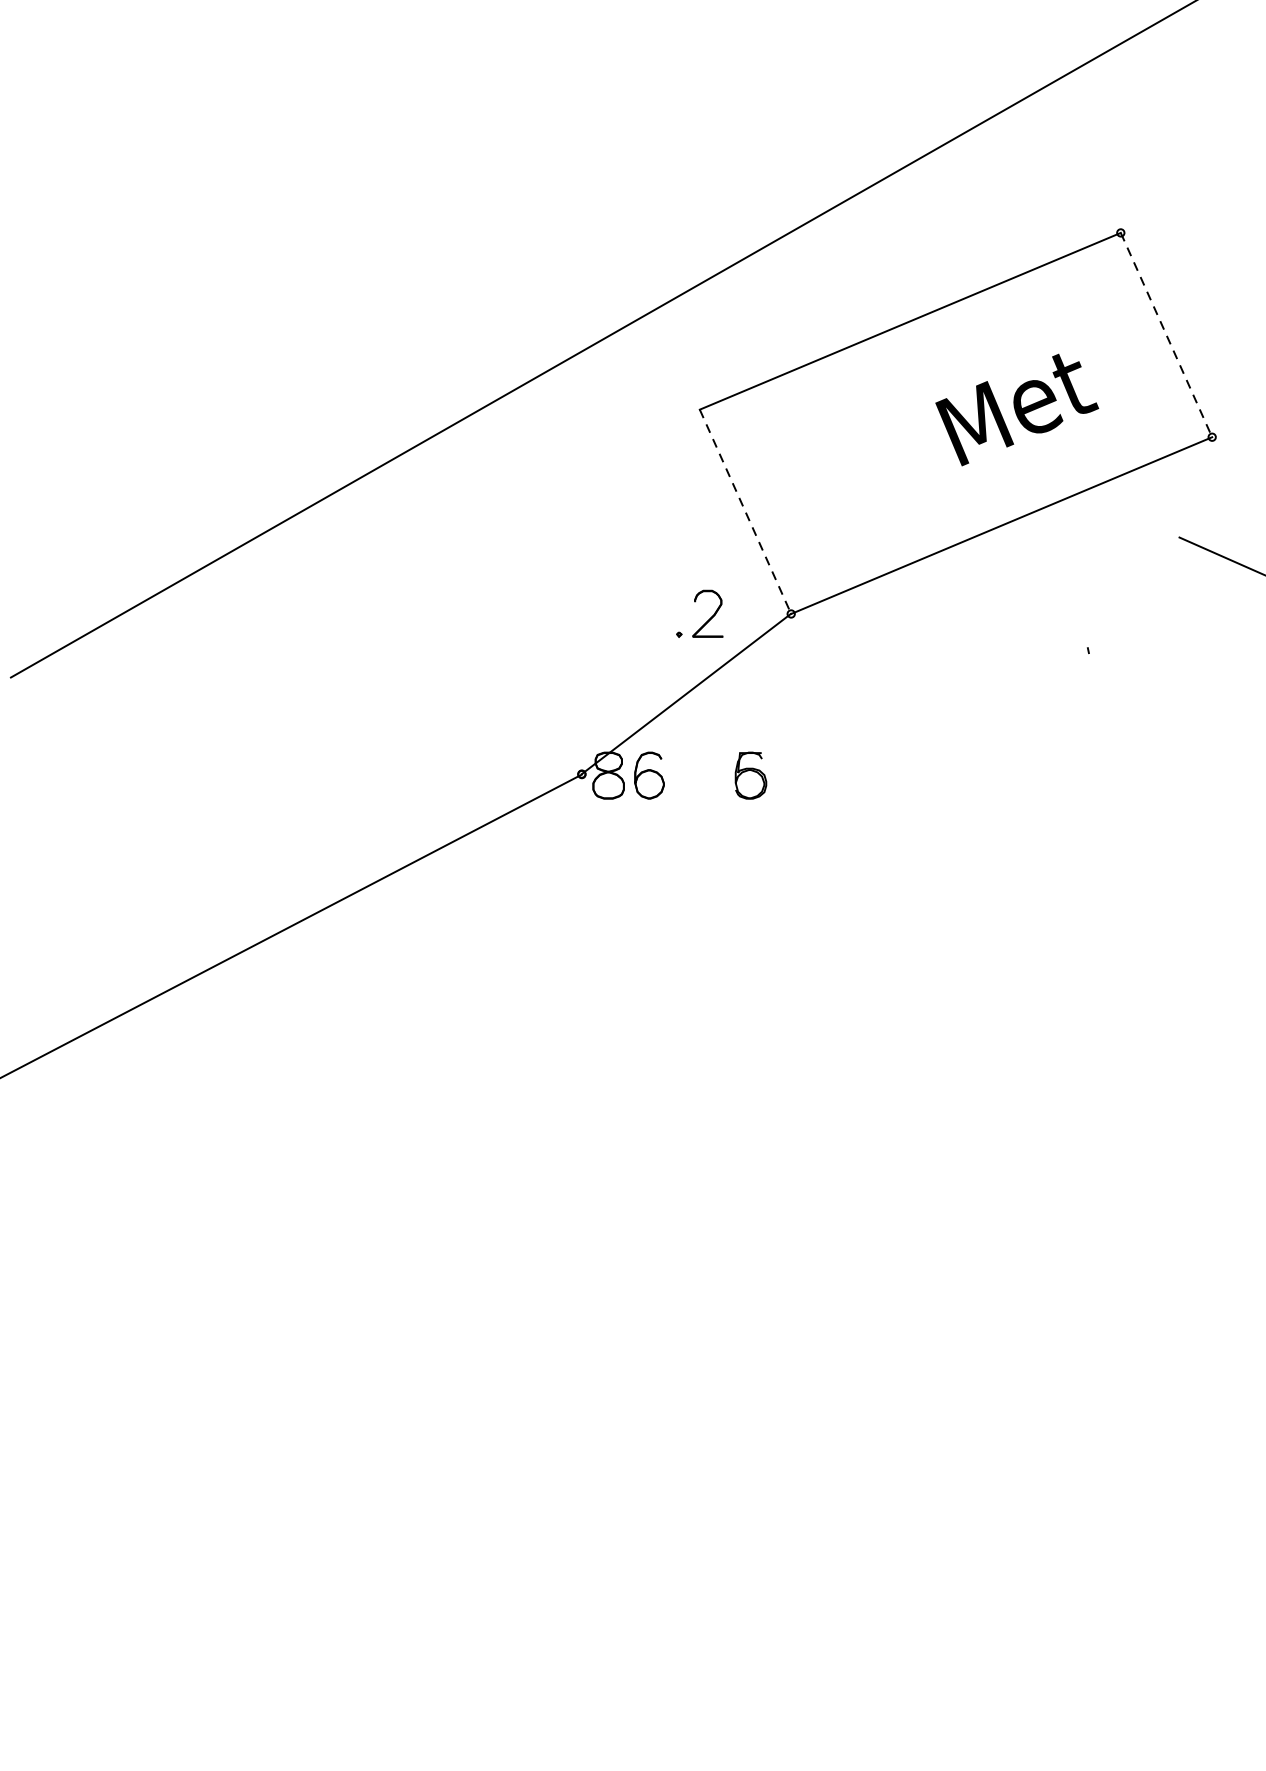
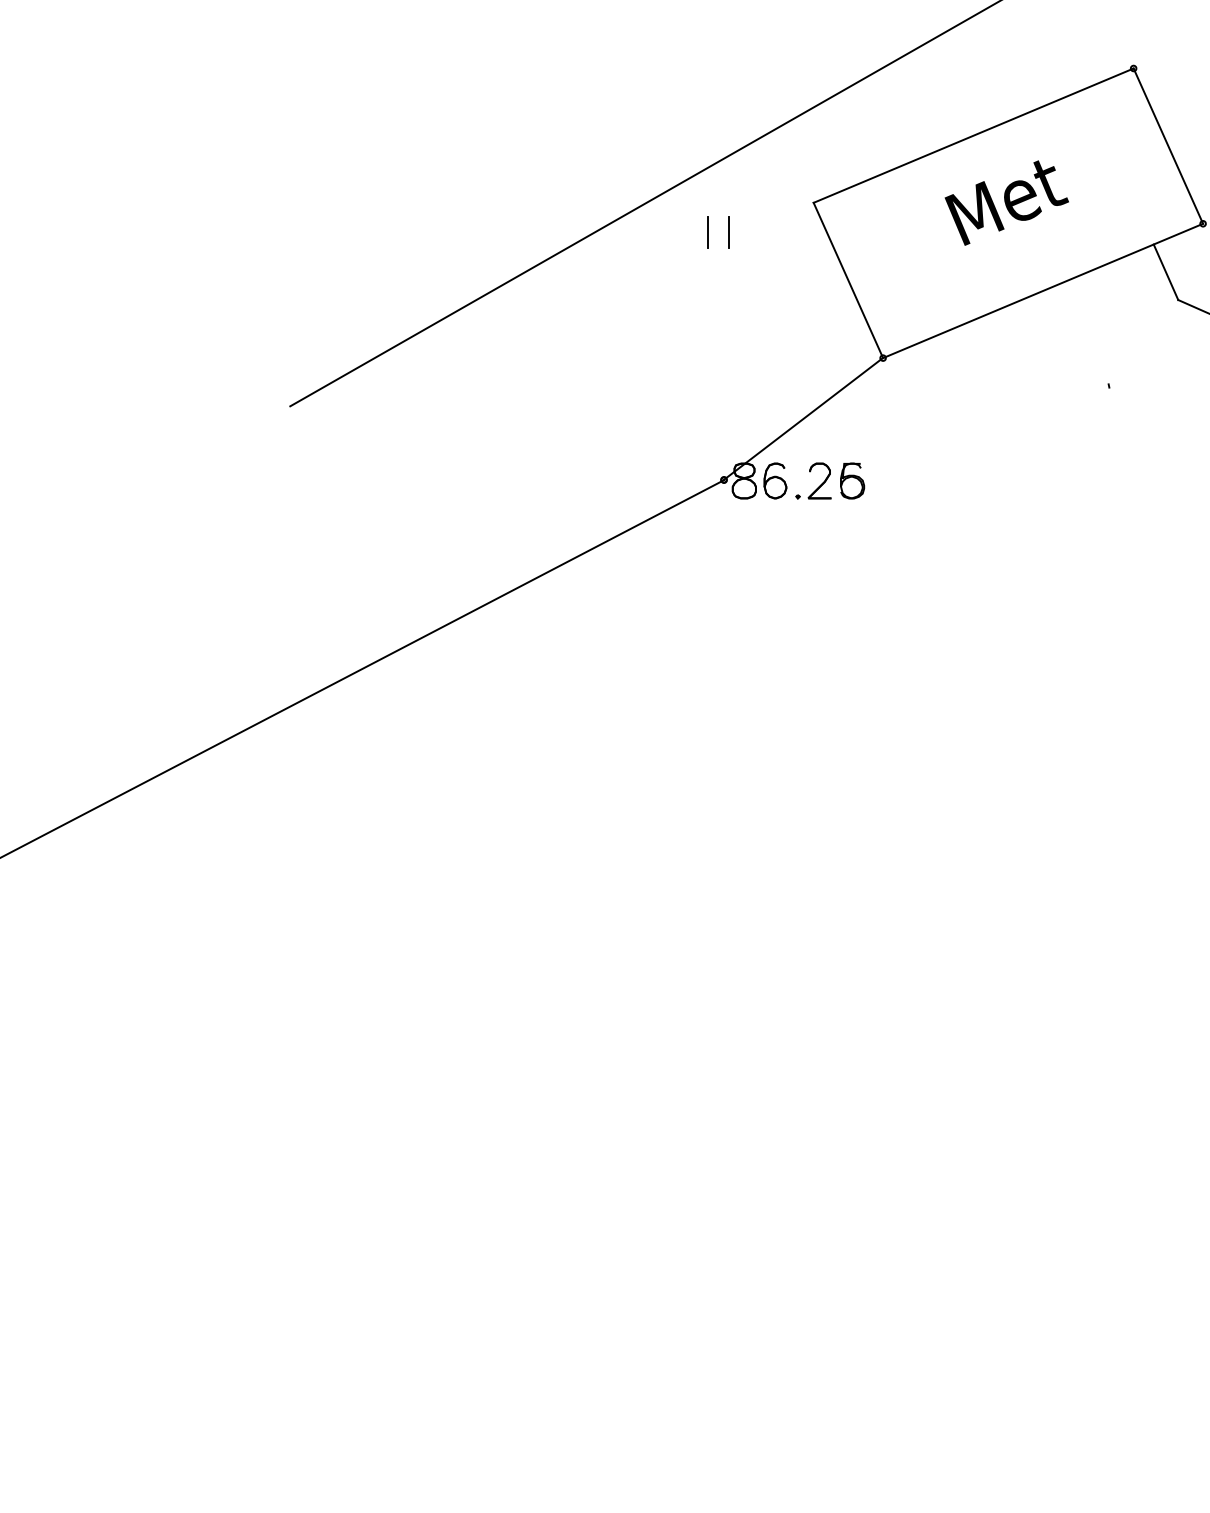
line: (1166, 335) -> (1168, 146), dashed -> solid
text: (1016, 409) -> (1006, 202), moved
line: (560, 448) -> (707, 232), added
line: (587, 448) -> (728, 232), added
line: (1162, 501) -> (1165, 272), added
line: (745, 511) -> (848, 280), dashed -> solid
part: (707, 619) -> (819, 485), moved

